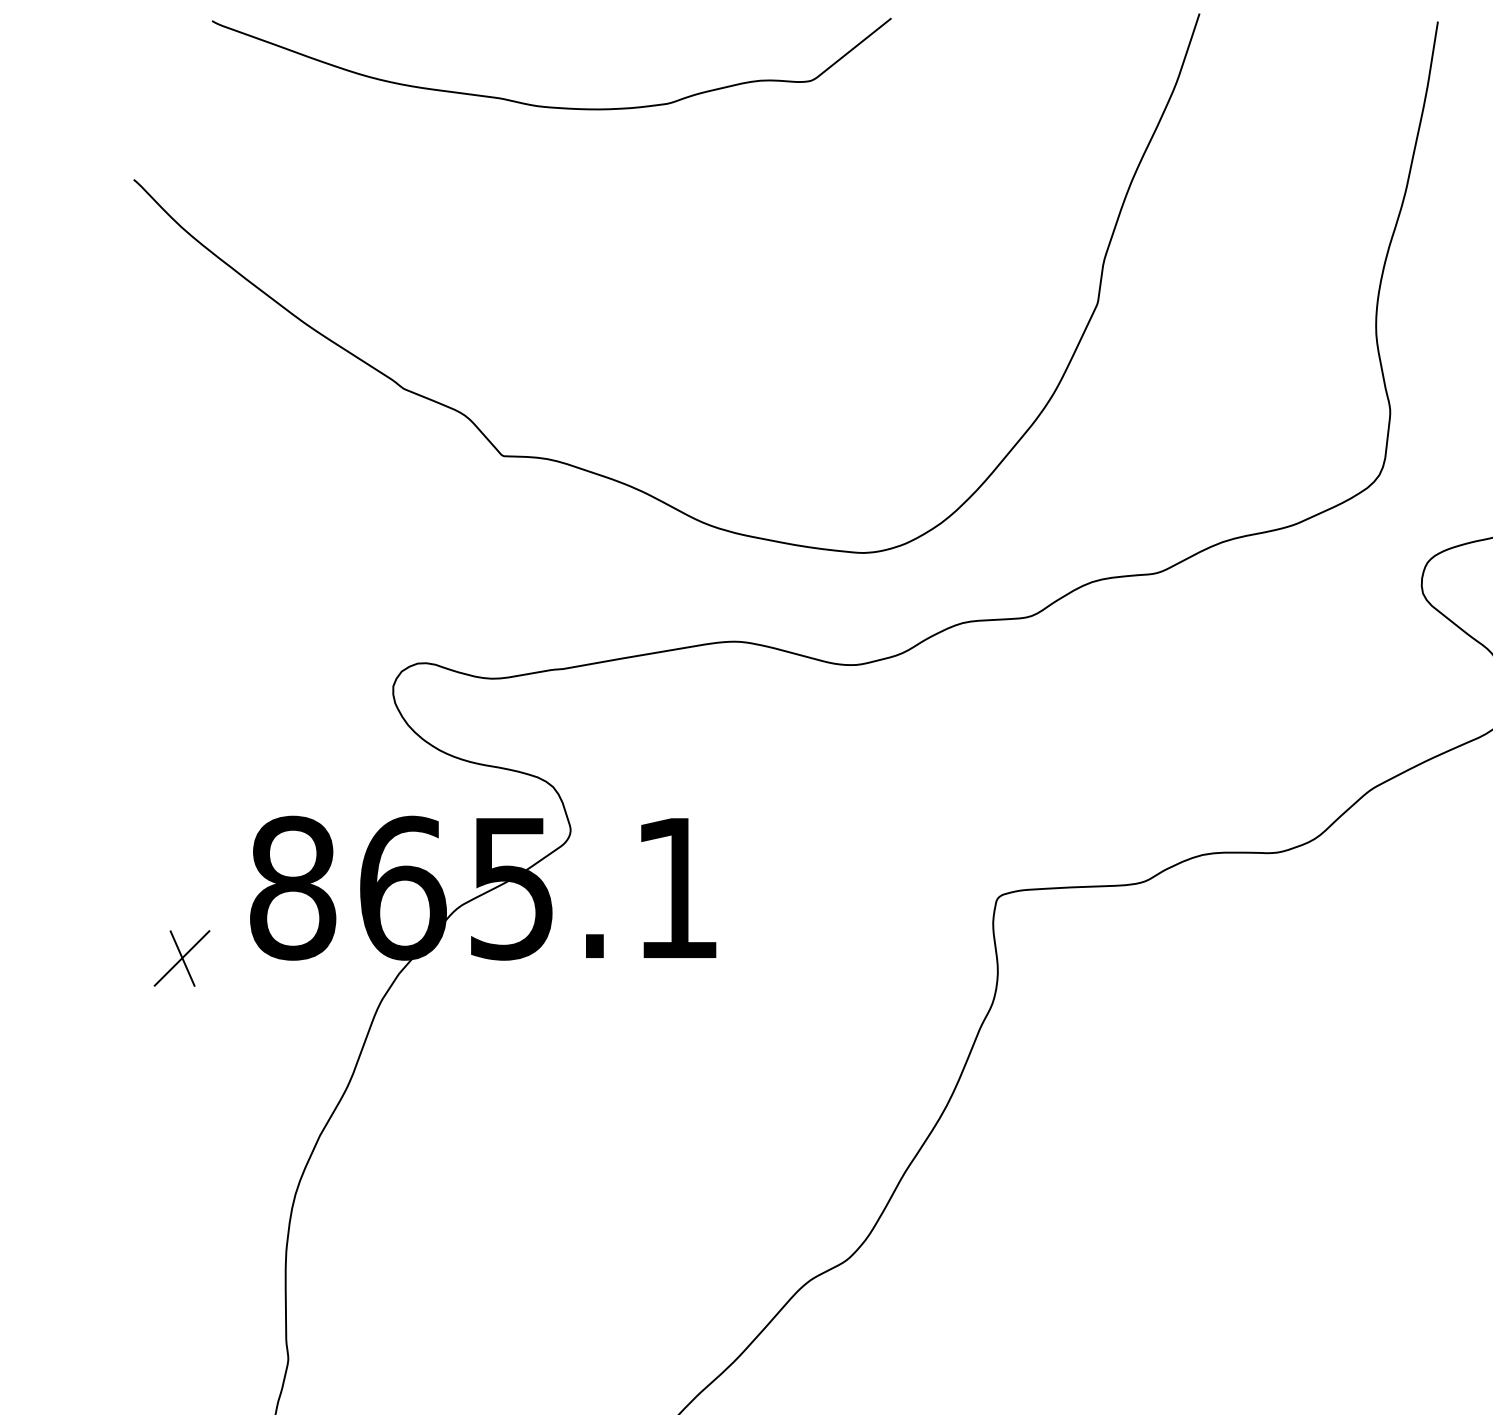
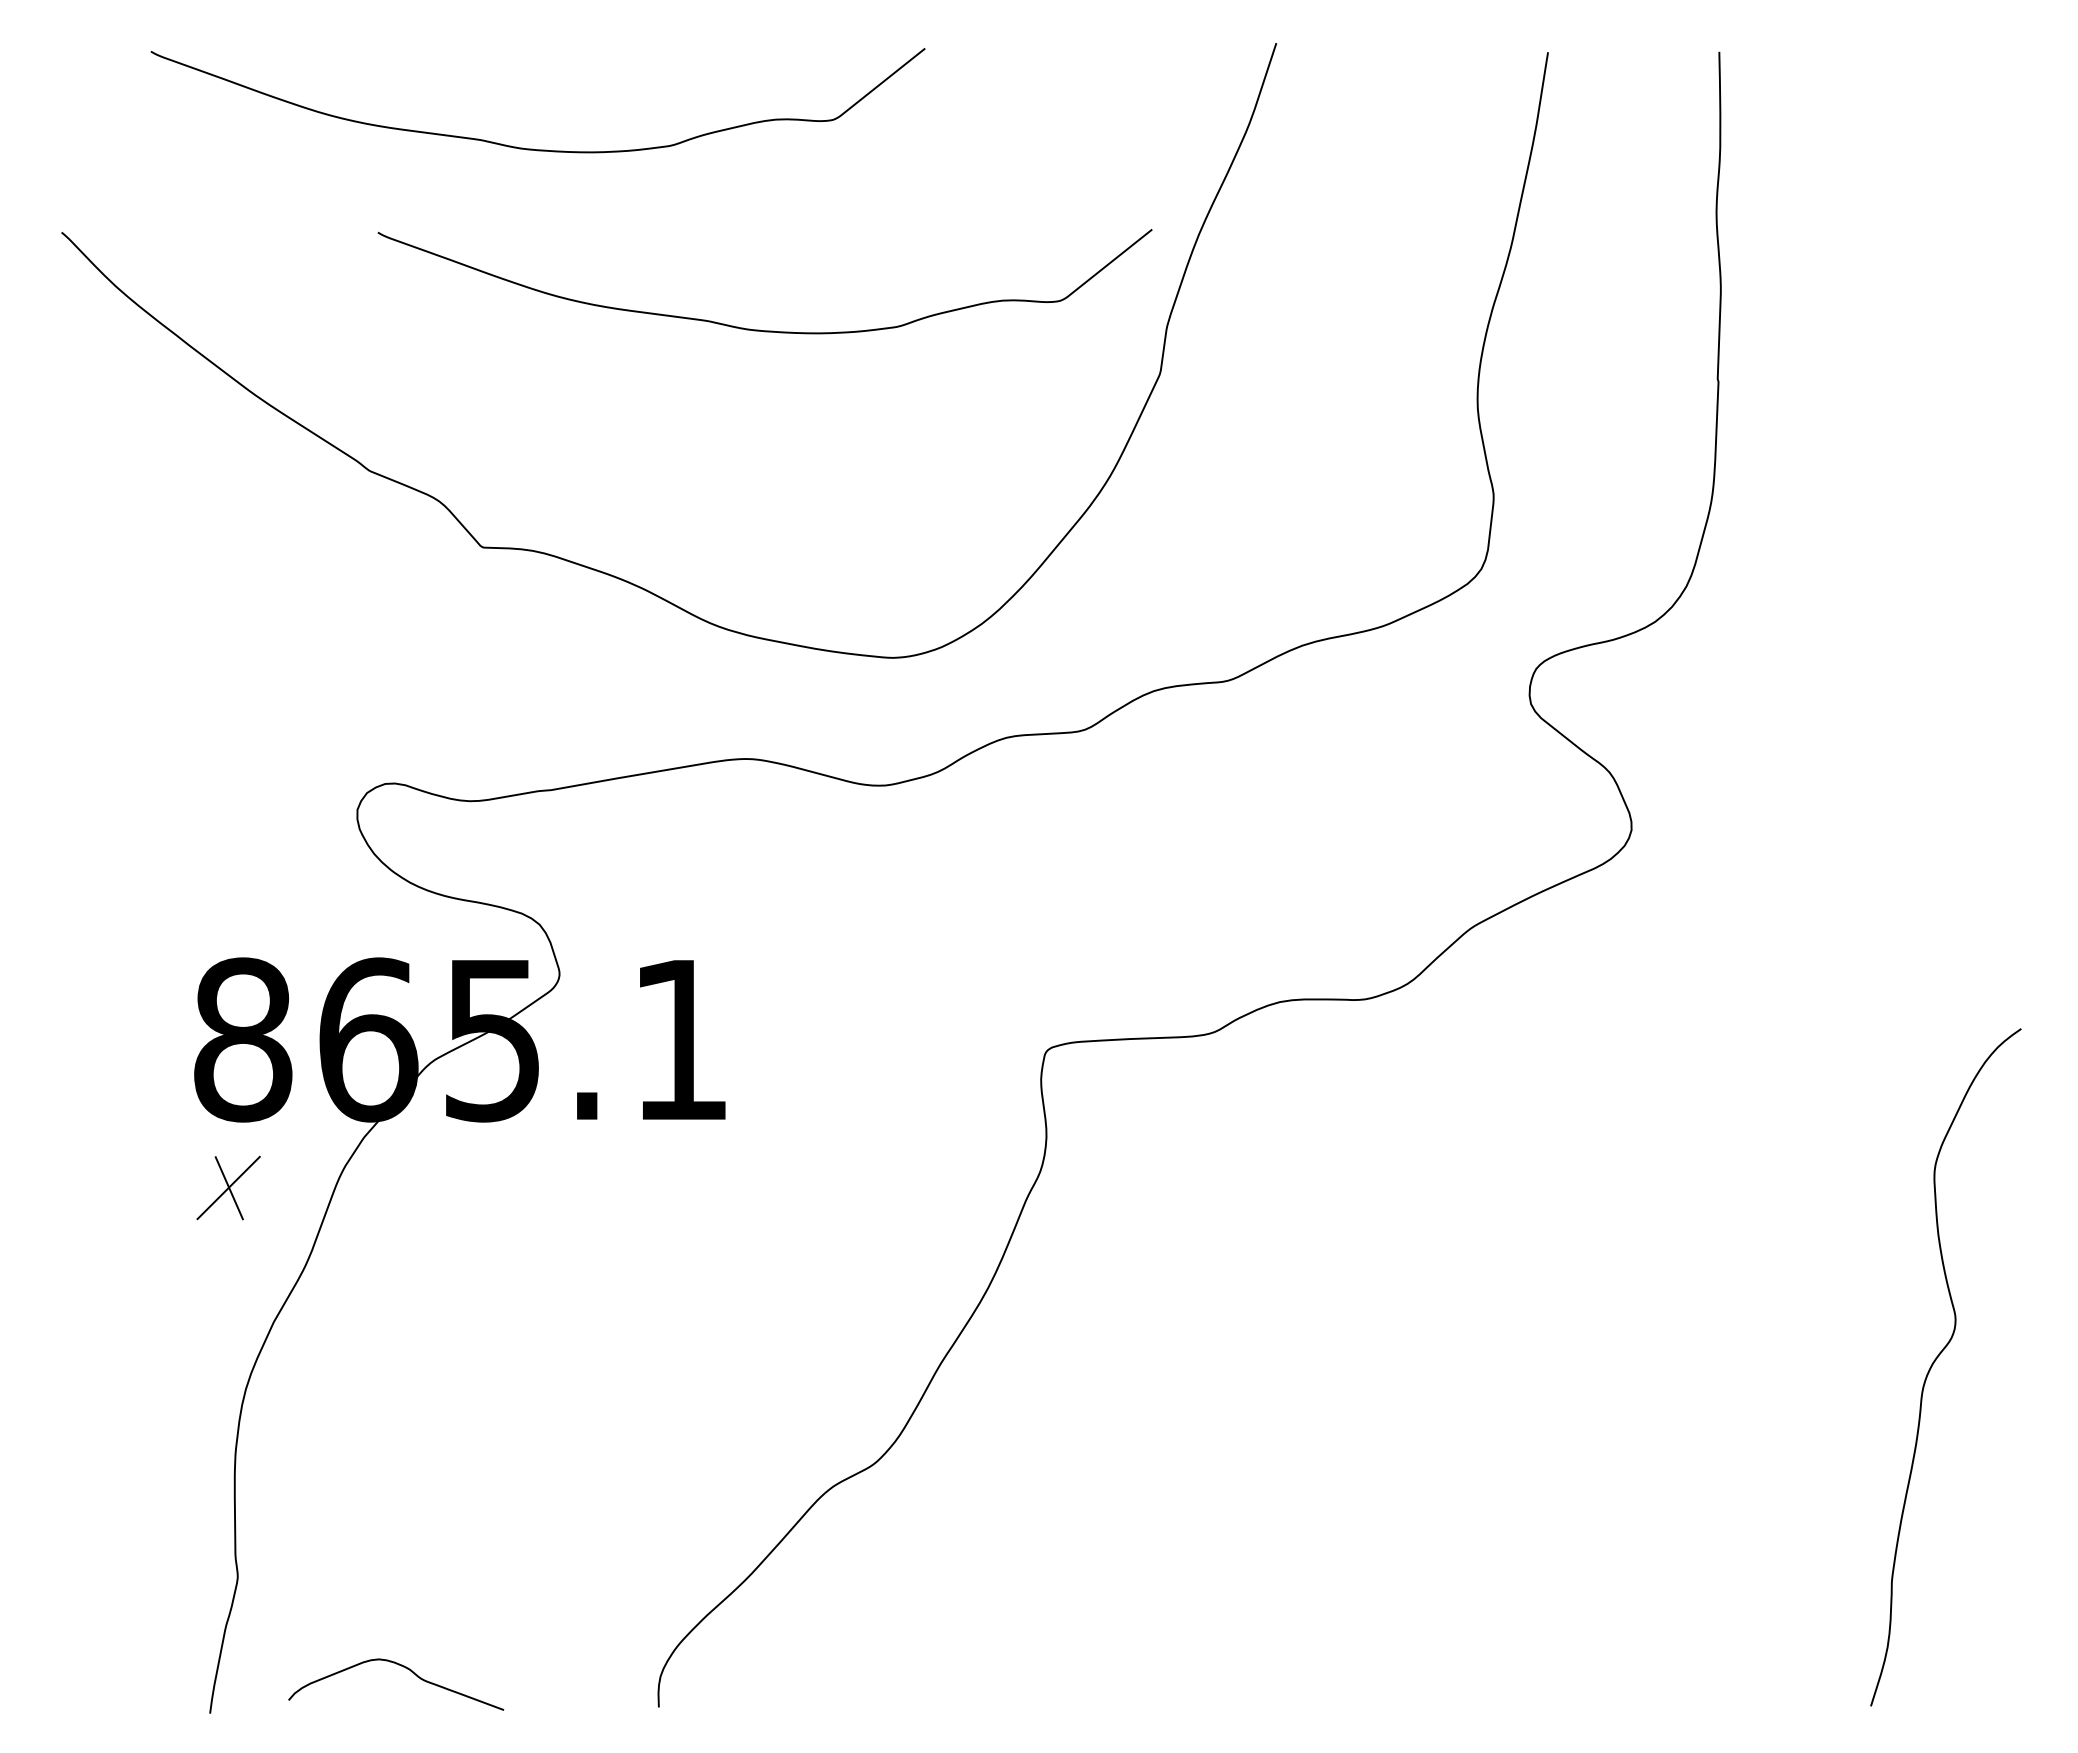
curve: (746, 264) -> (759, 329), added
part: (181, 957) -> (228, 1187), moved

